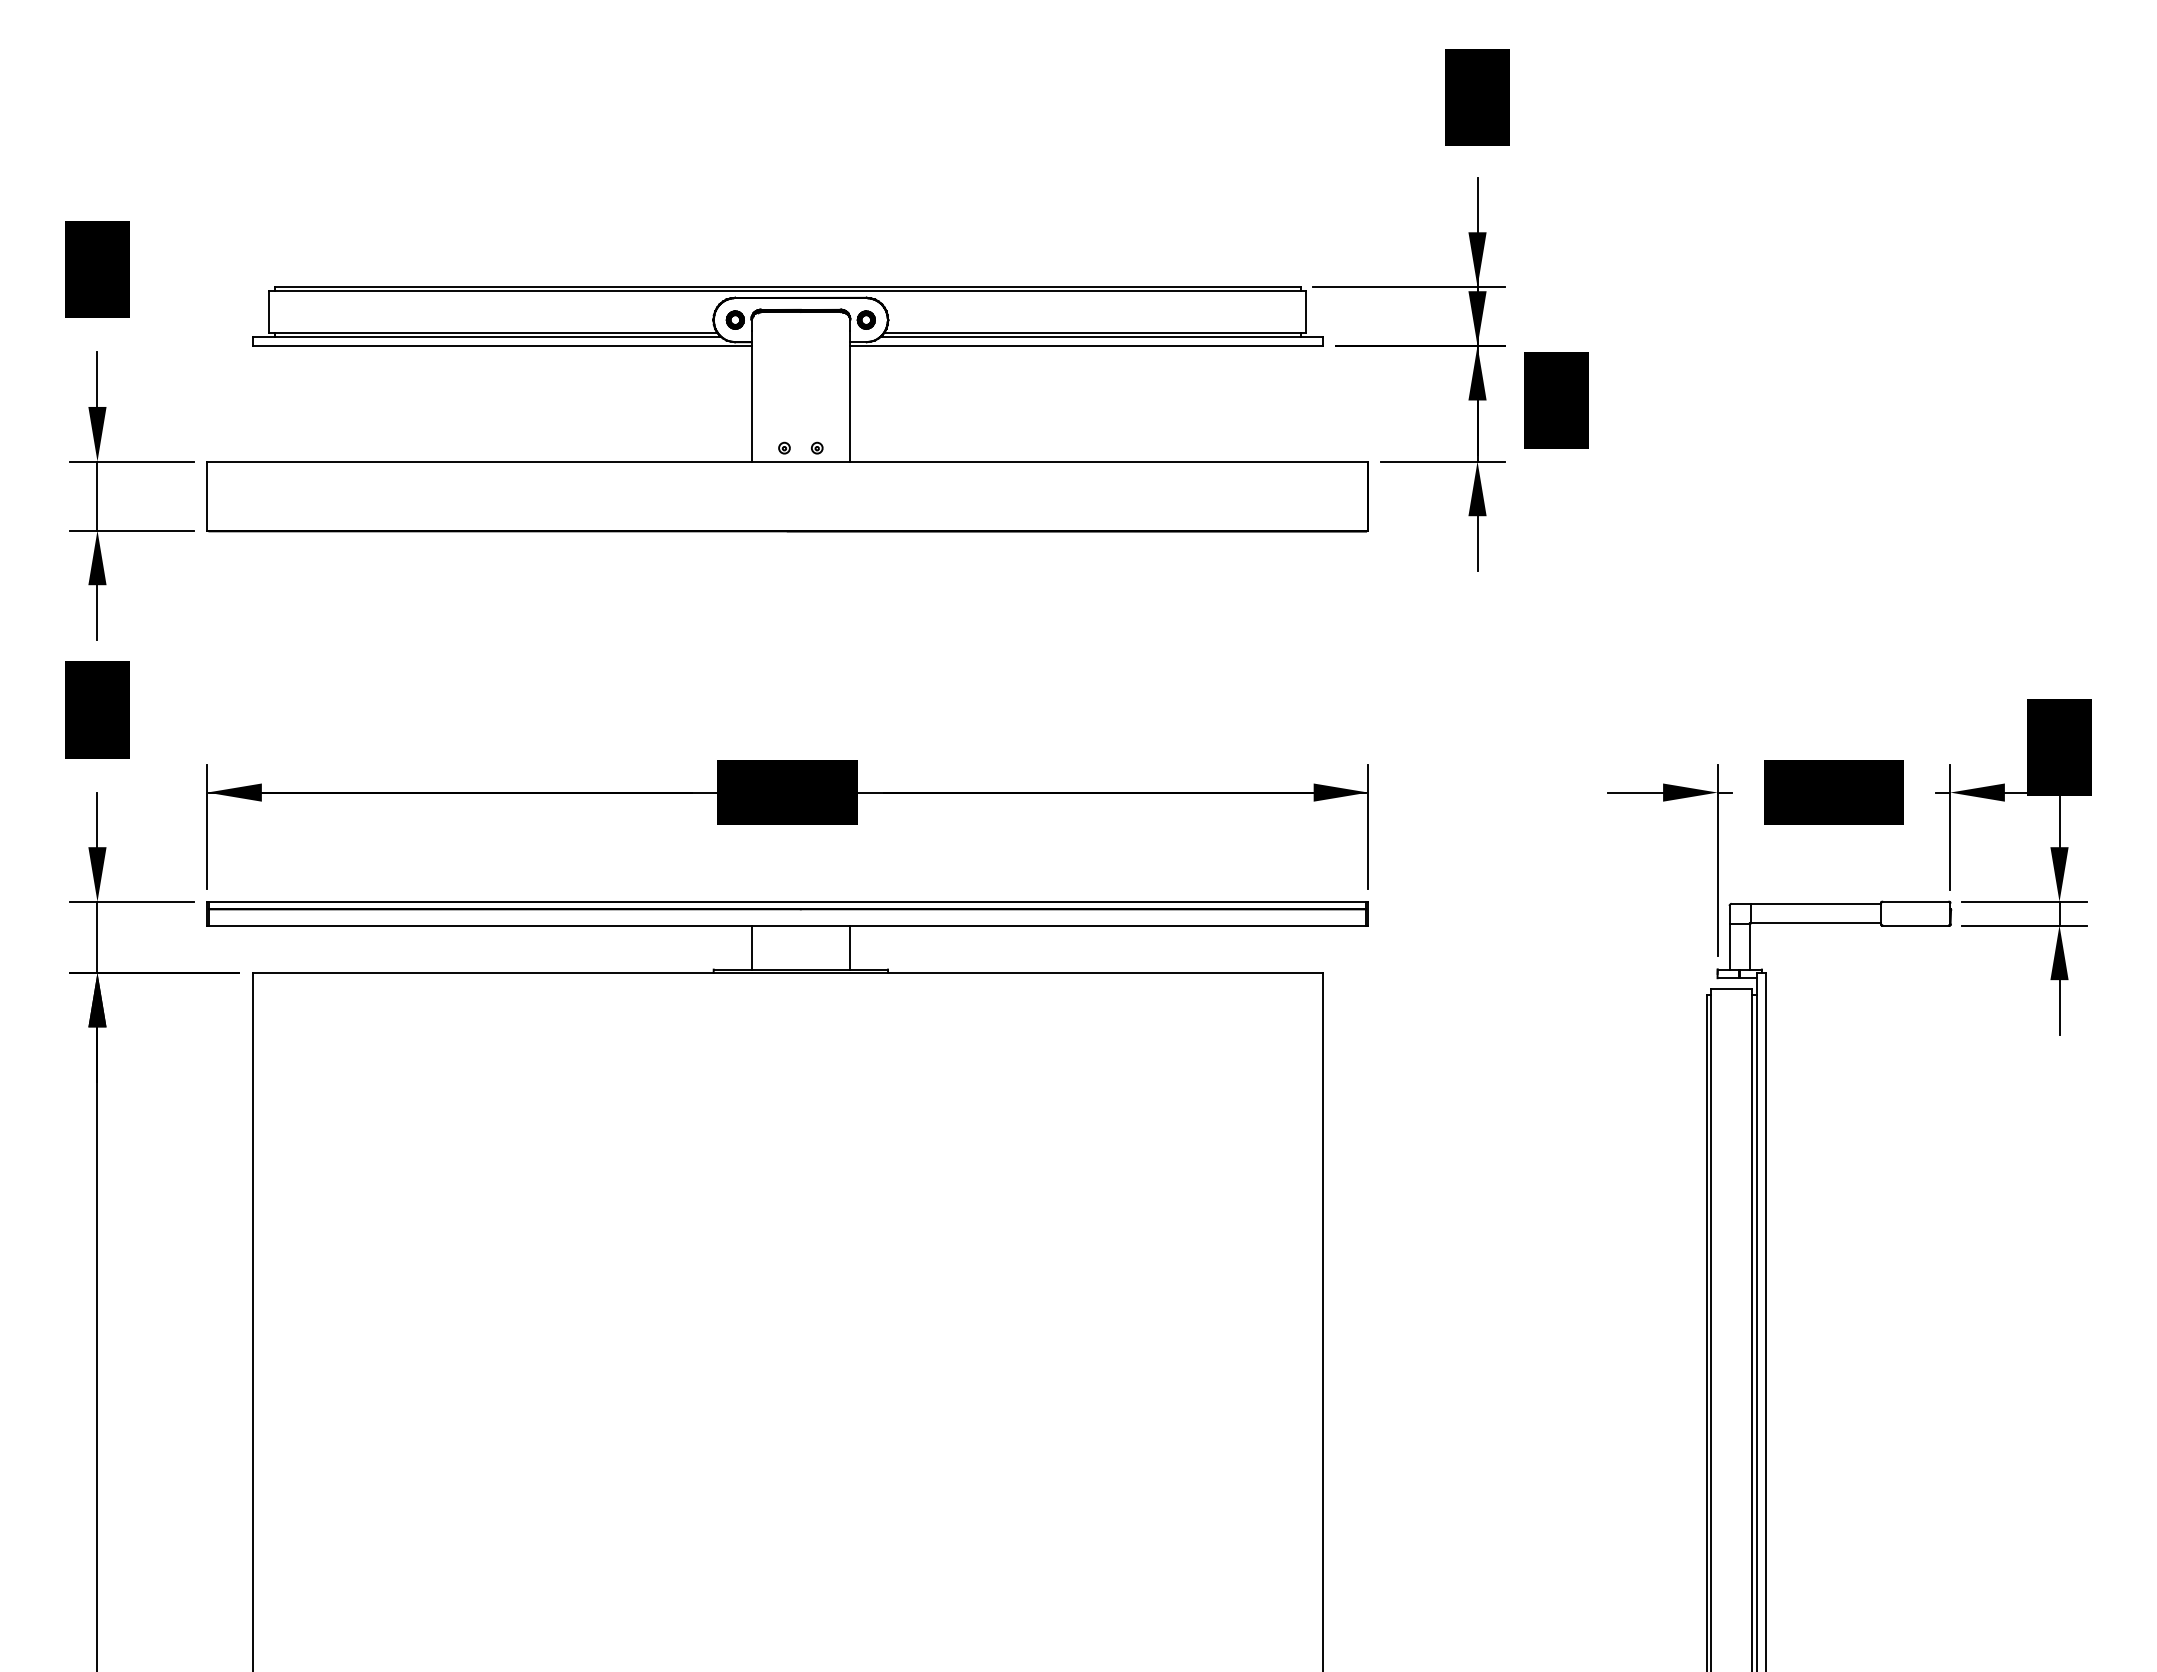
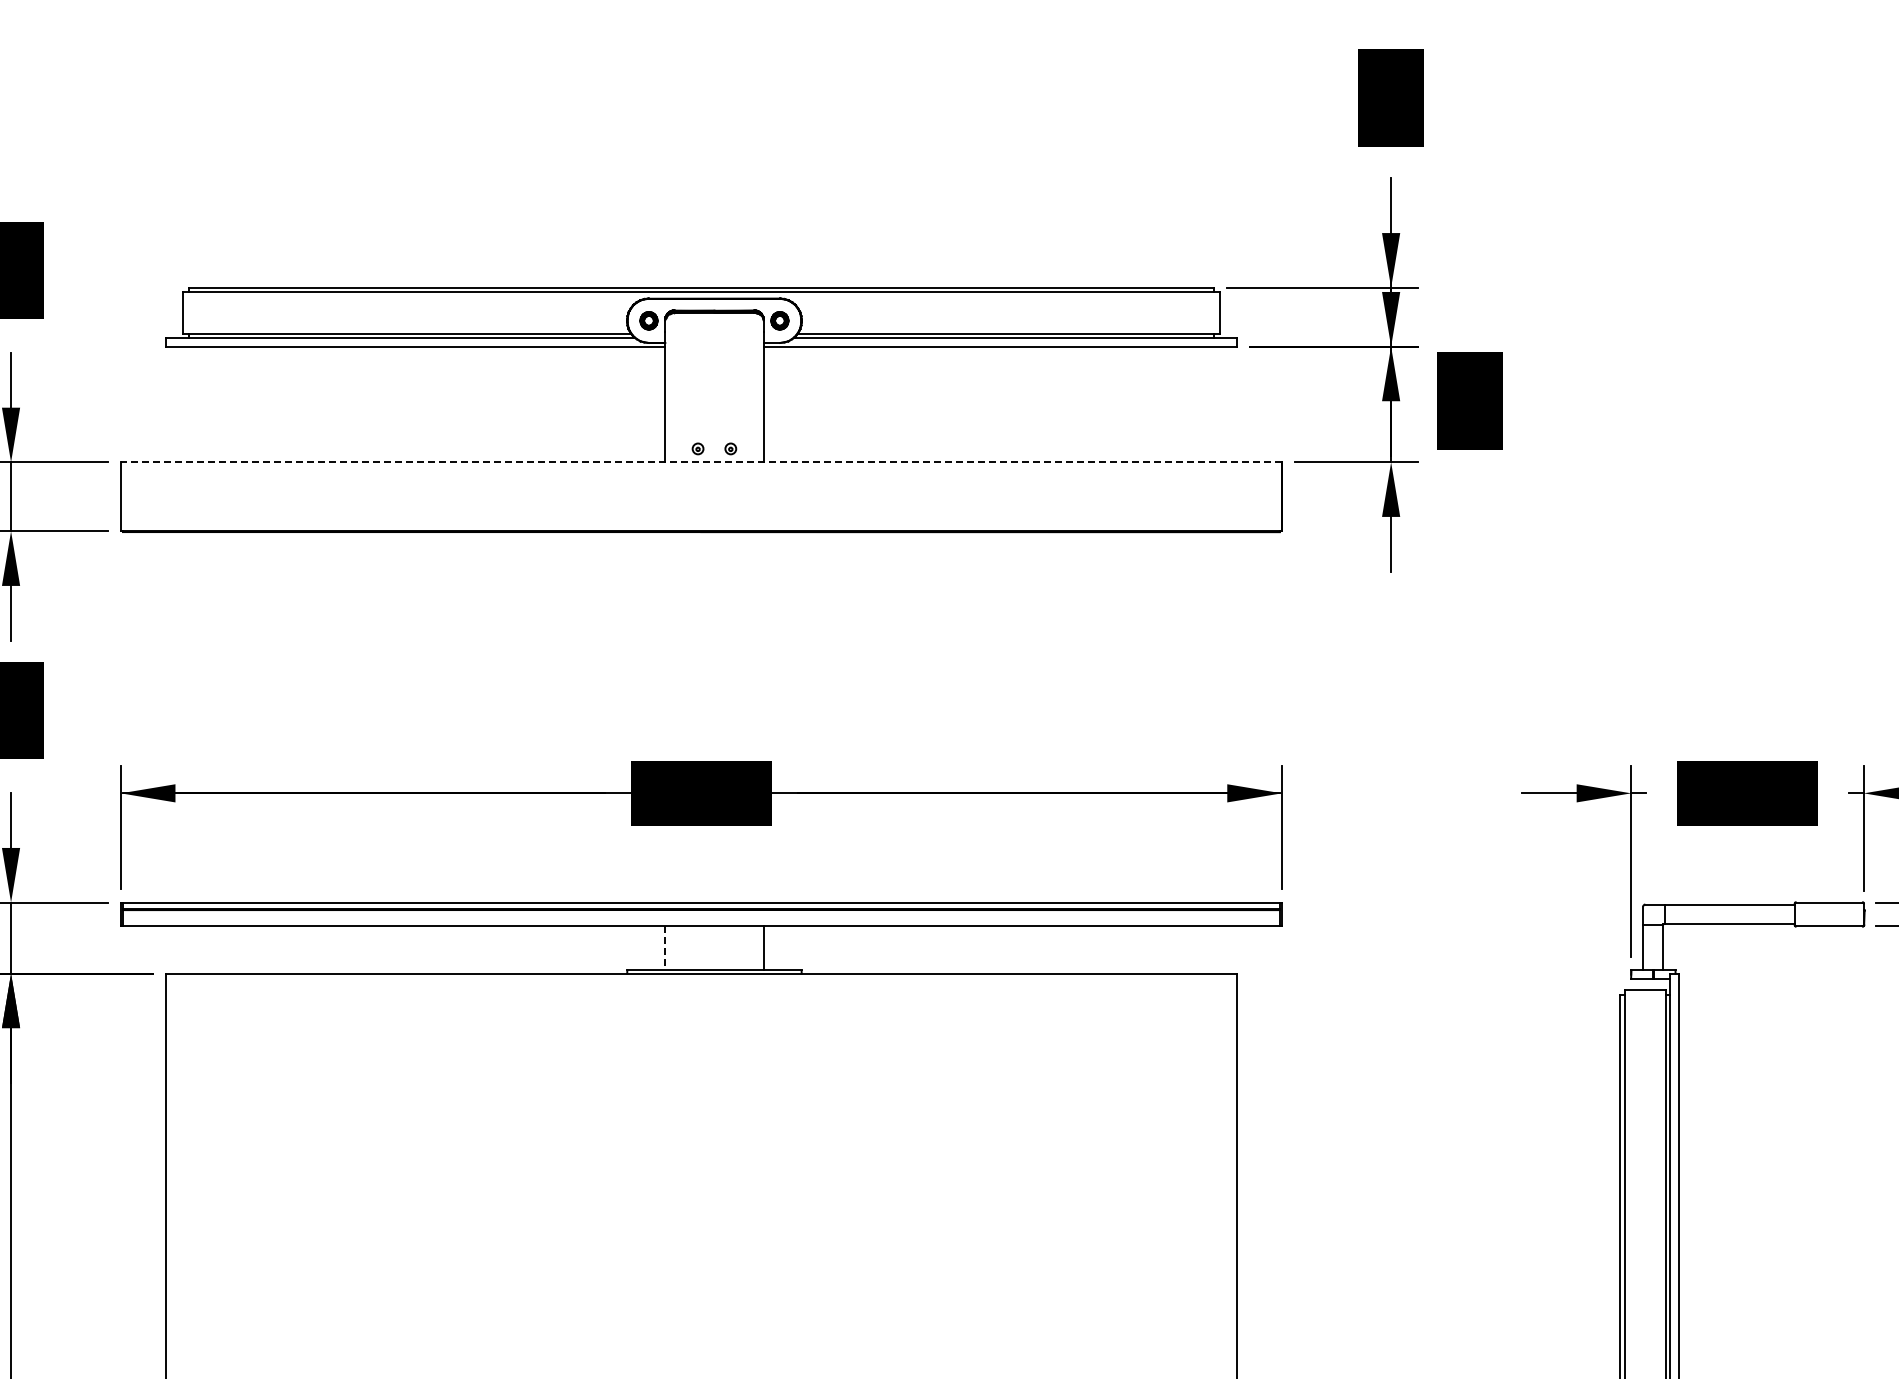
line: (787, 461) -> (701, 462), solid -> dashed
line: (751, 948) -> (665, 949), solid -> dashed

